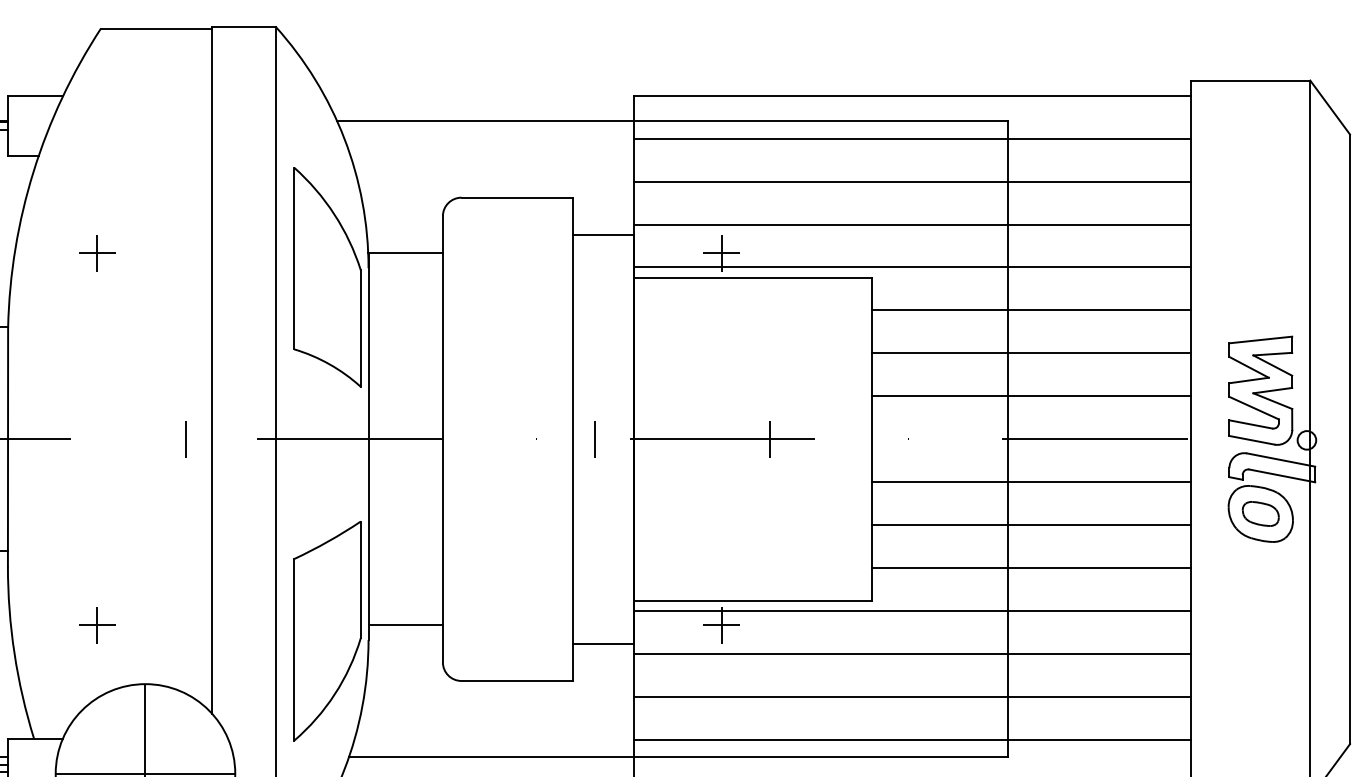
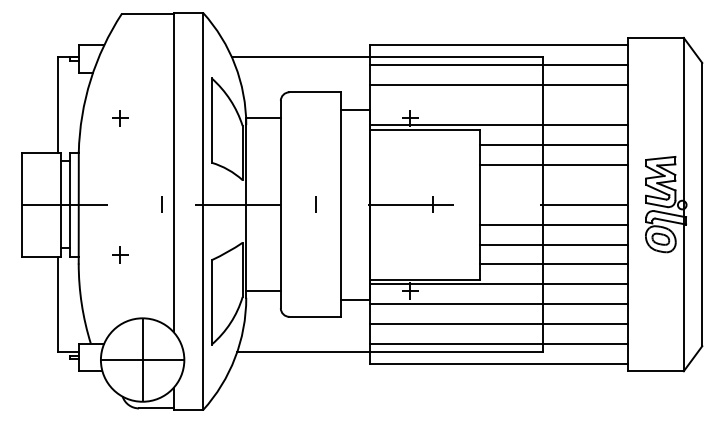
line: (911, 223) -> (498, 104), removed
line: (1031, 396) -> (554, 184), removed
line: (595, 439) -> (315, 204), moved
part: (97, 624) -> (120, 254), moved

